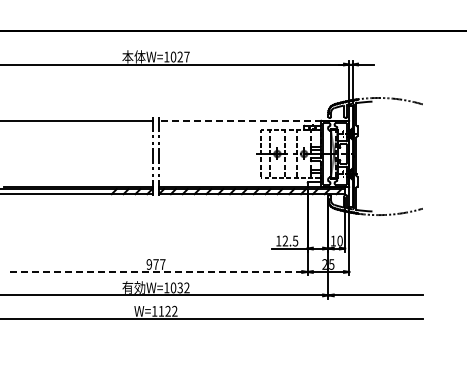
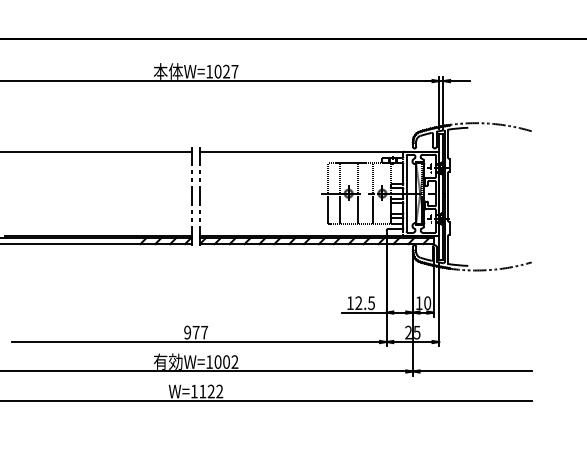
line: (240, 120) -> (302, 151), dashed -> solid
line: (156, 271) -> (196, 341), dashed -> solid
text: (179, 287) -> (225, 361), W=1032 -> W=1002

